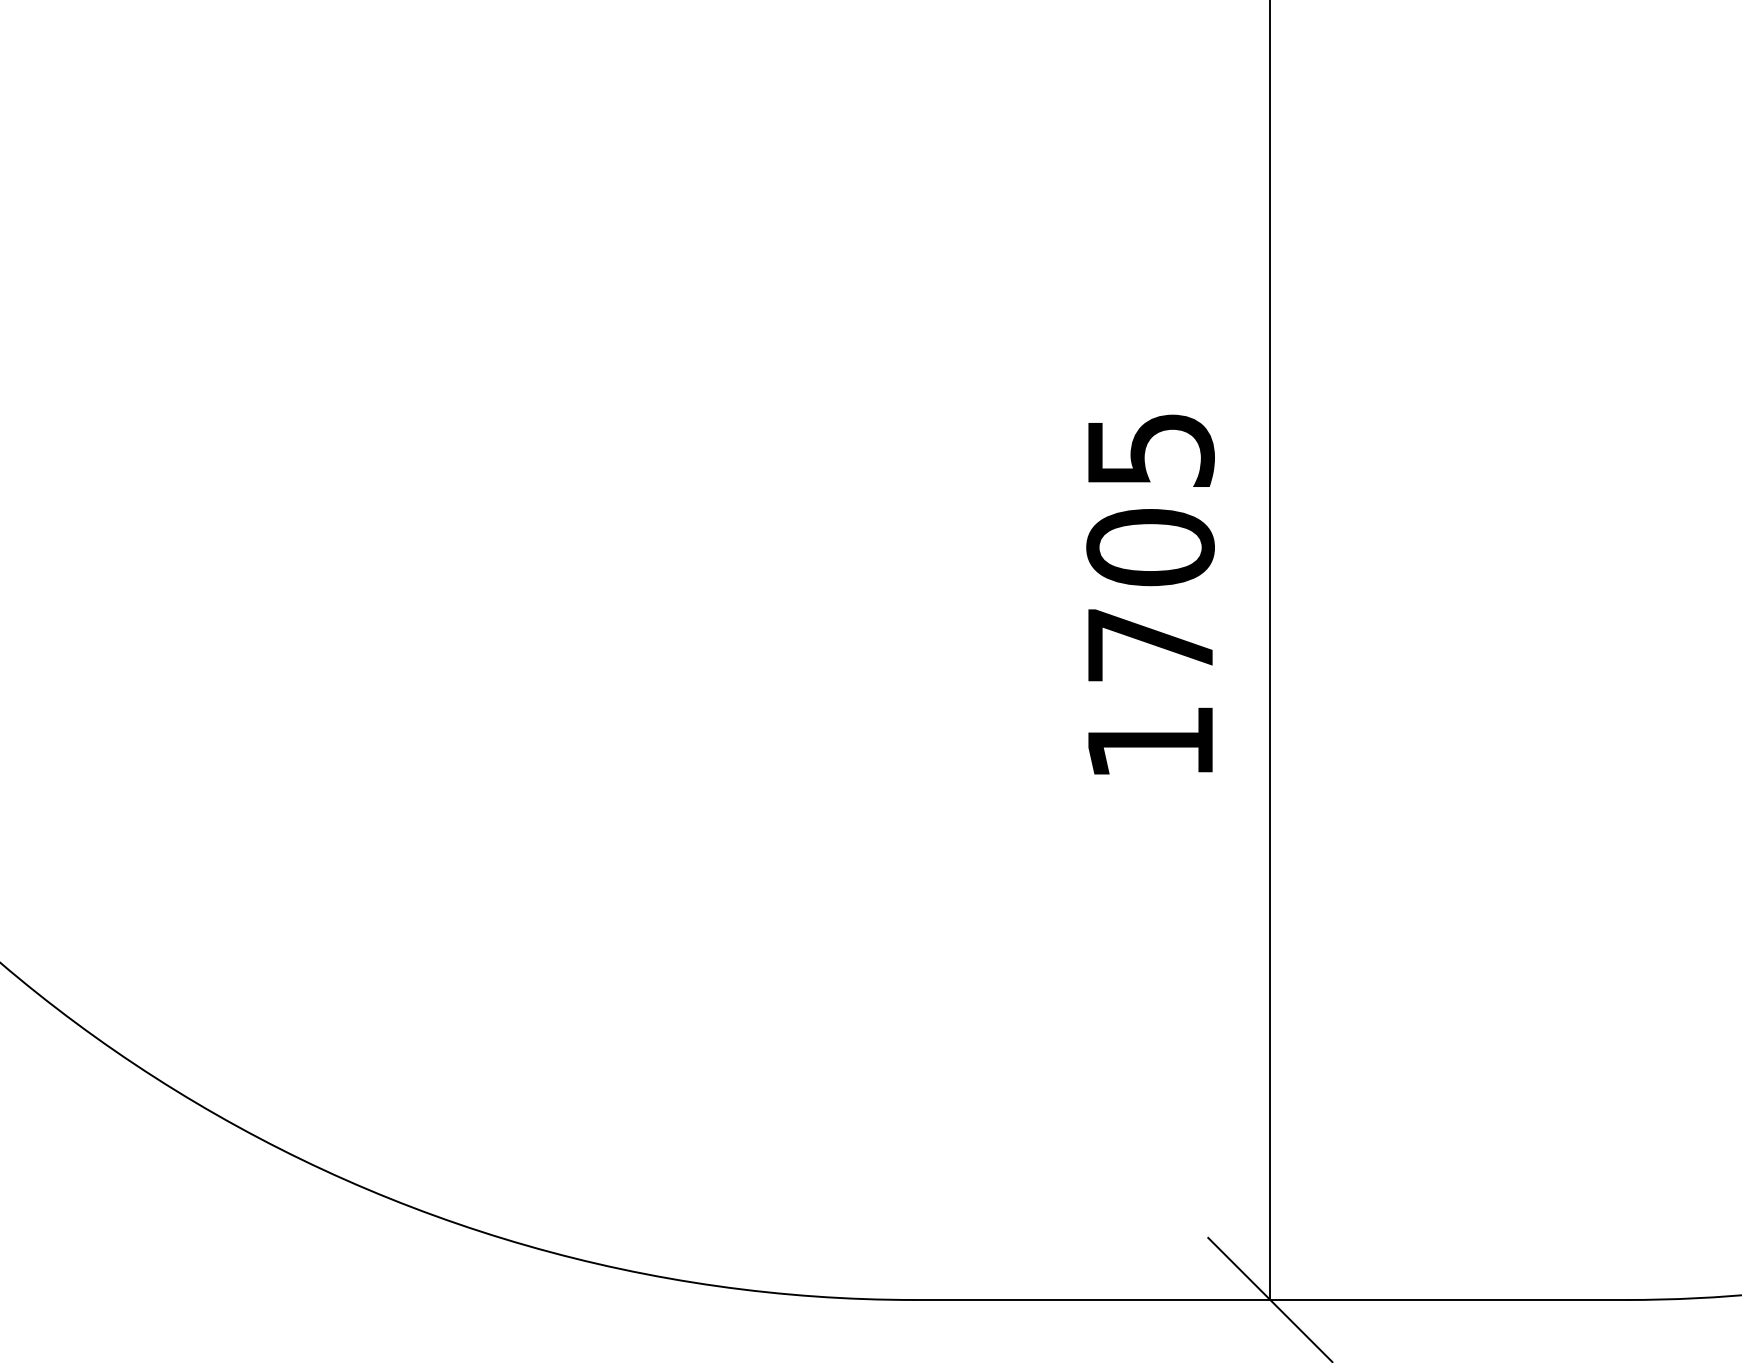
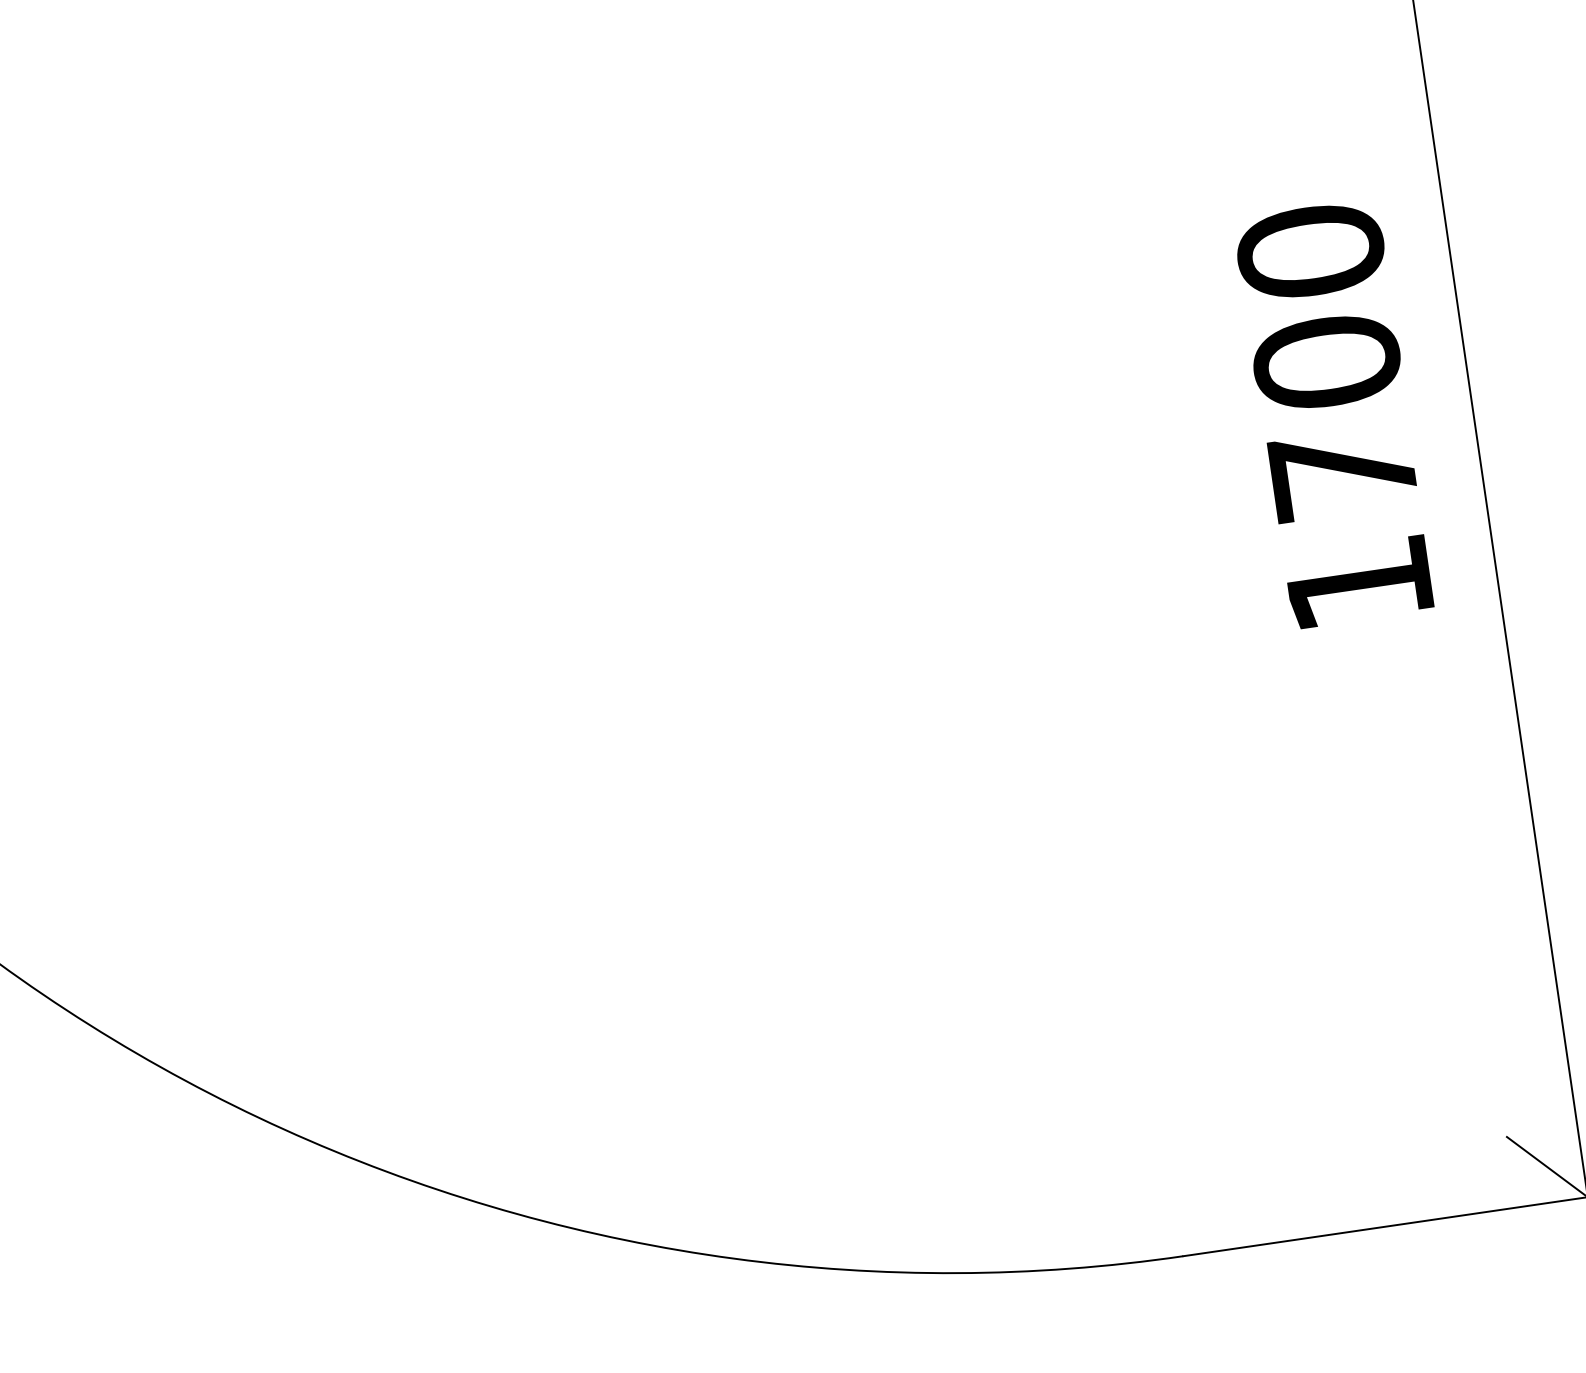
text: (1150, 449) -> (1310, 250), 1705 -> 1700

